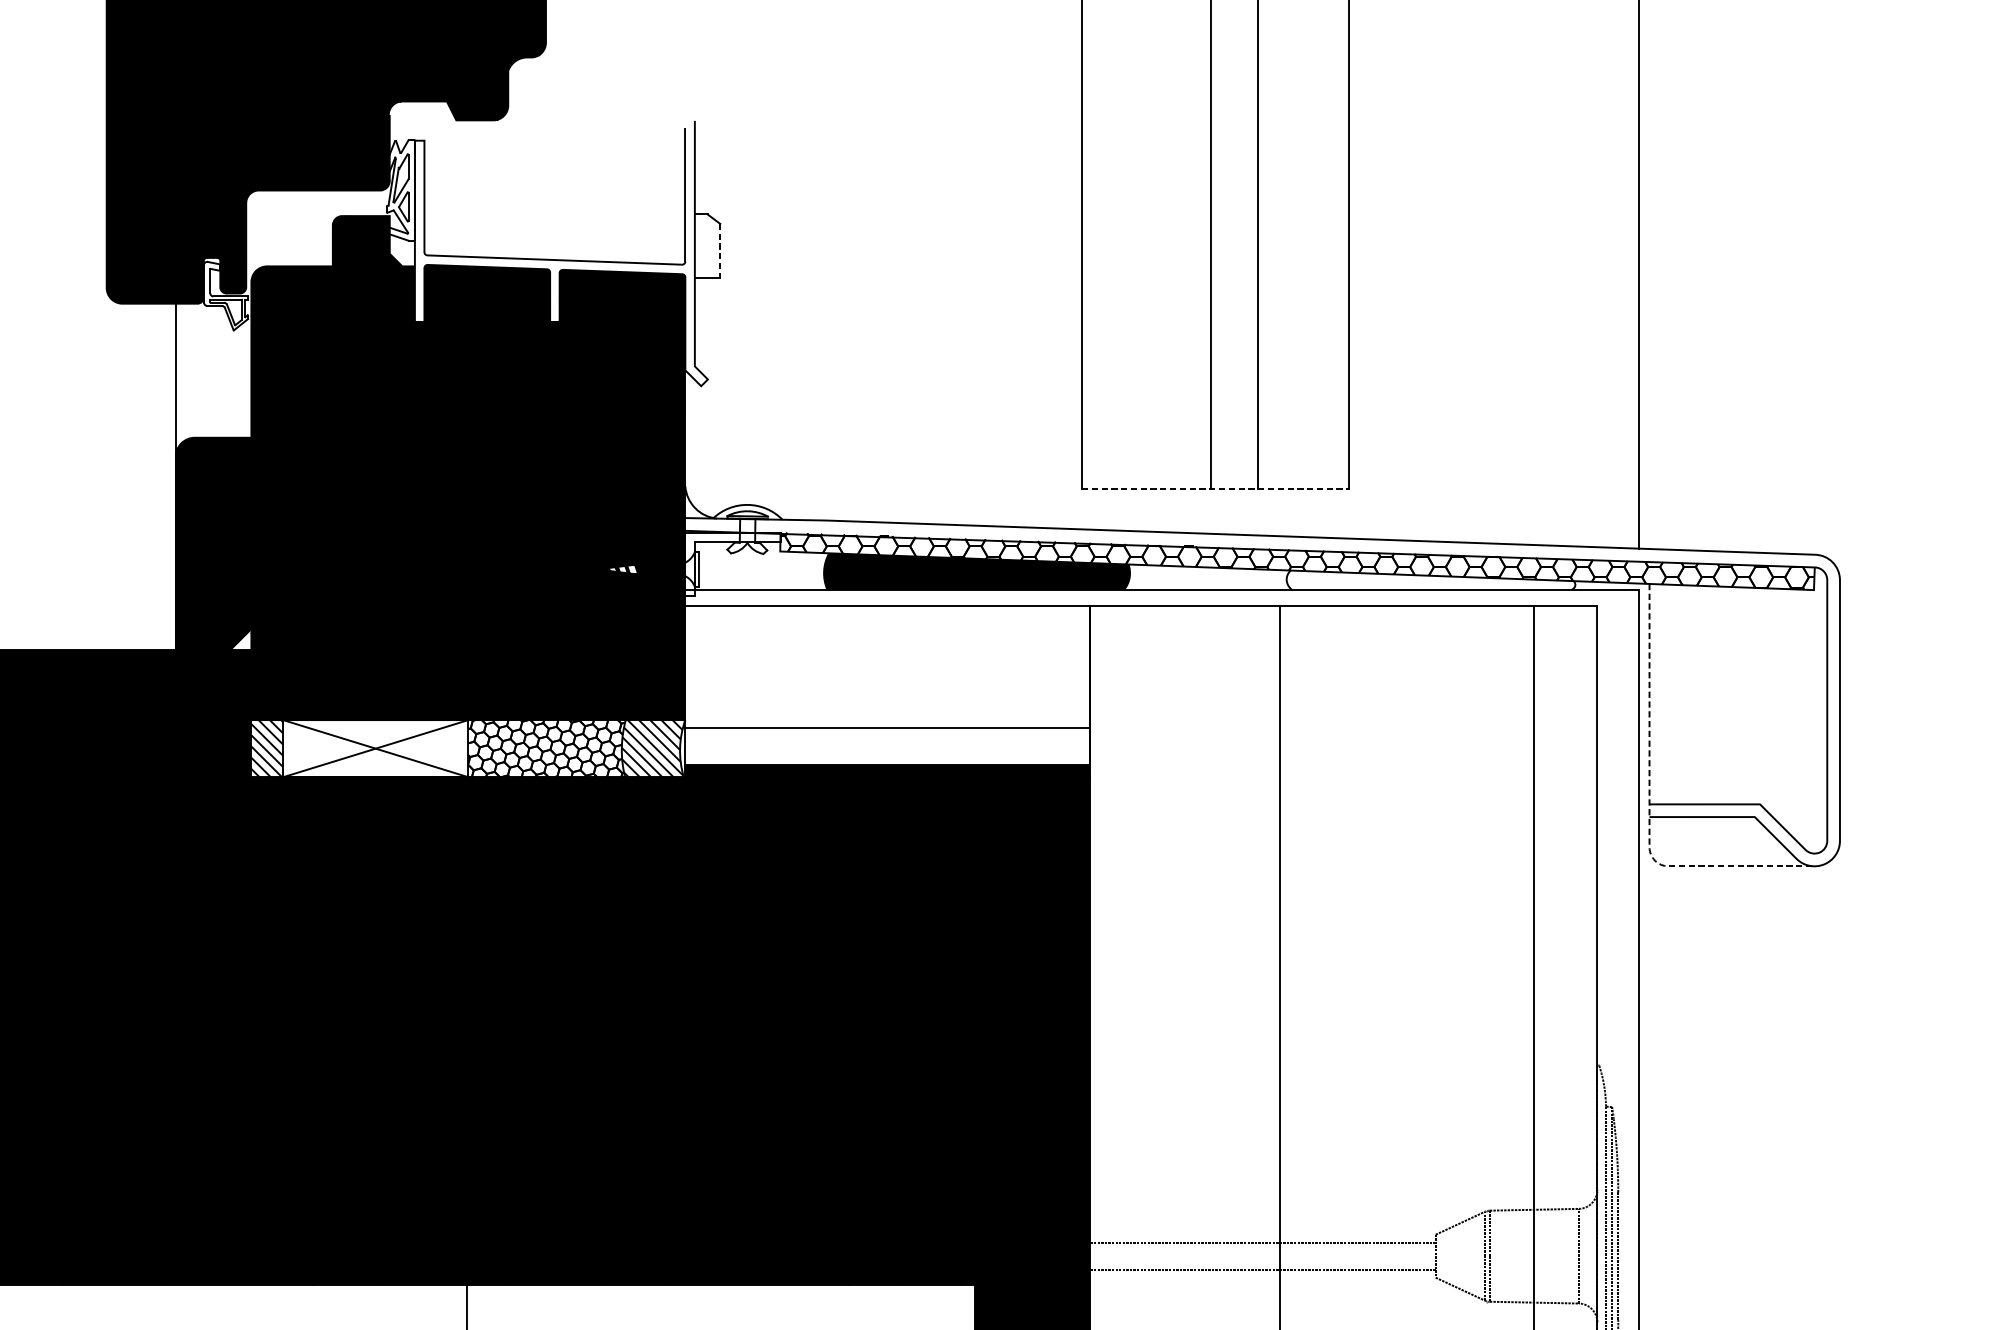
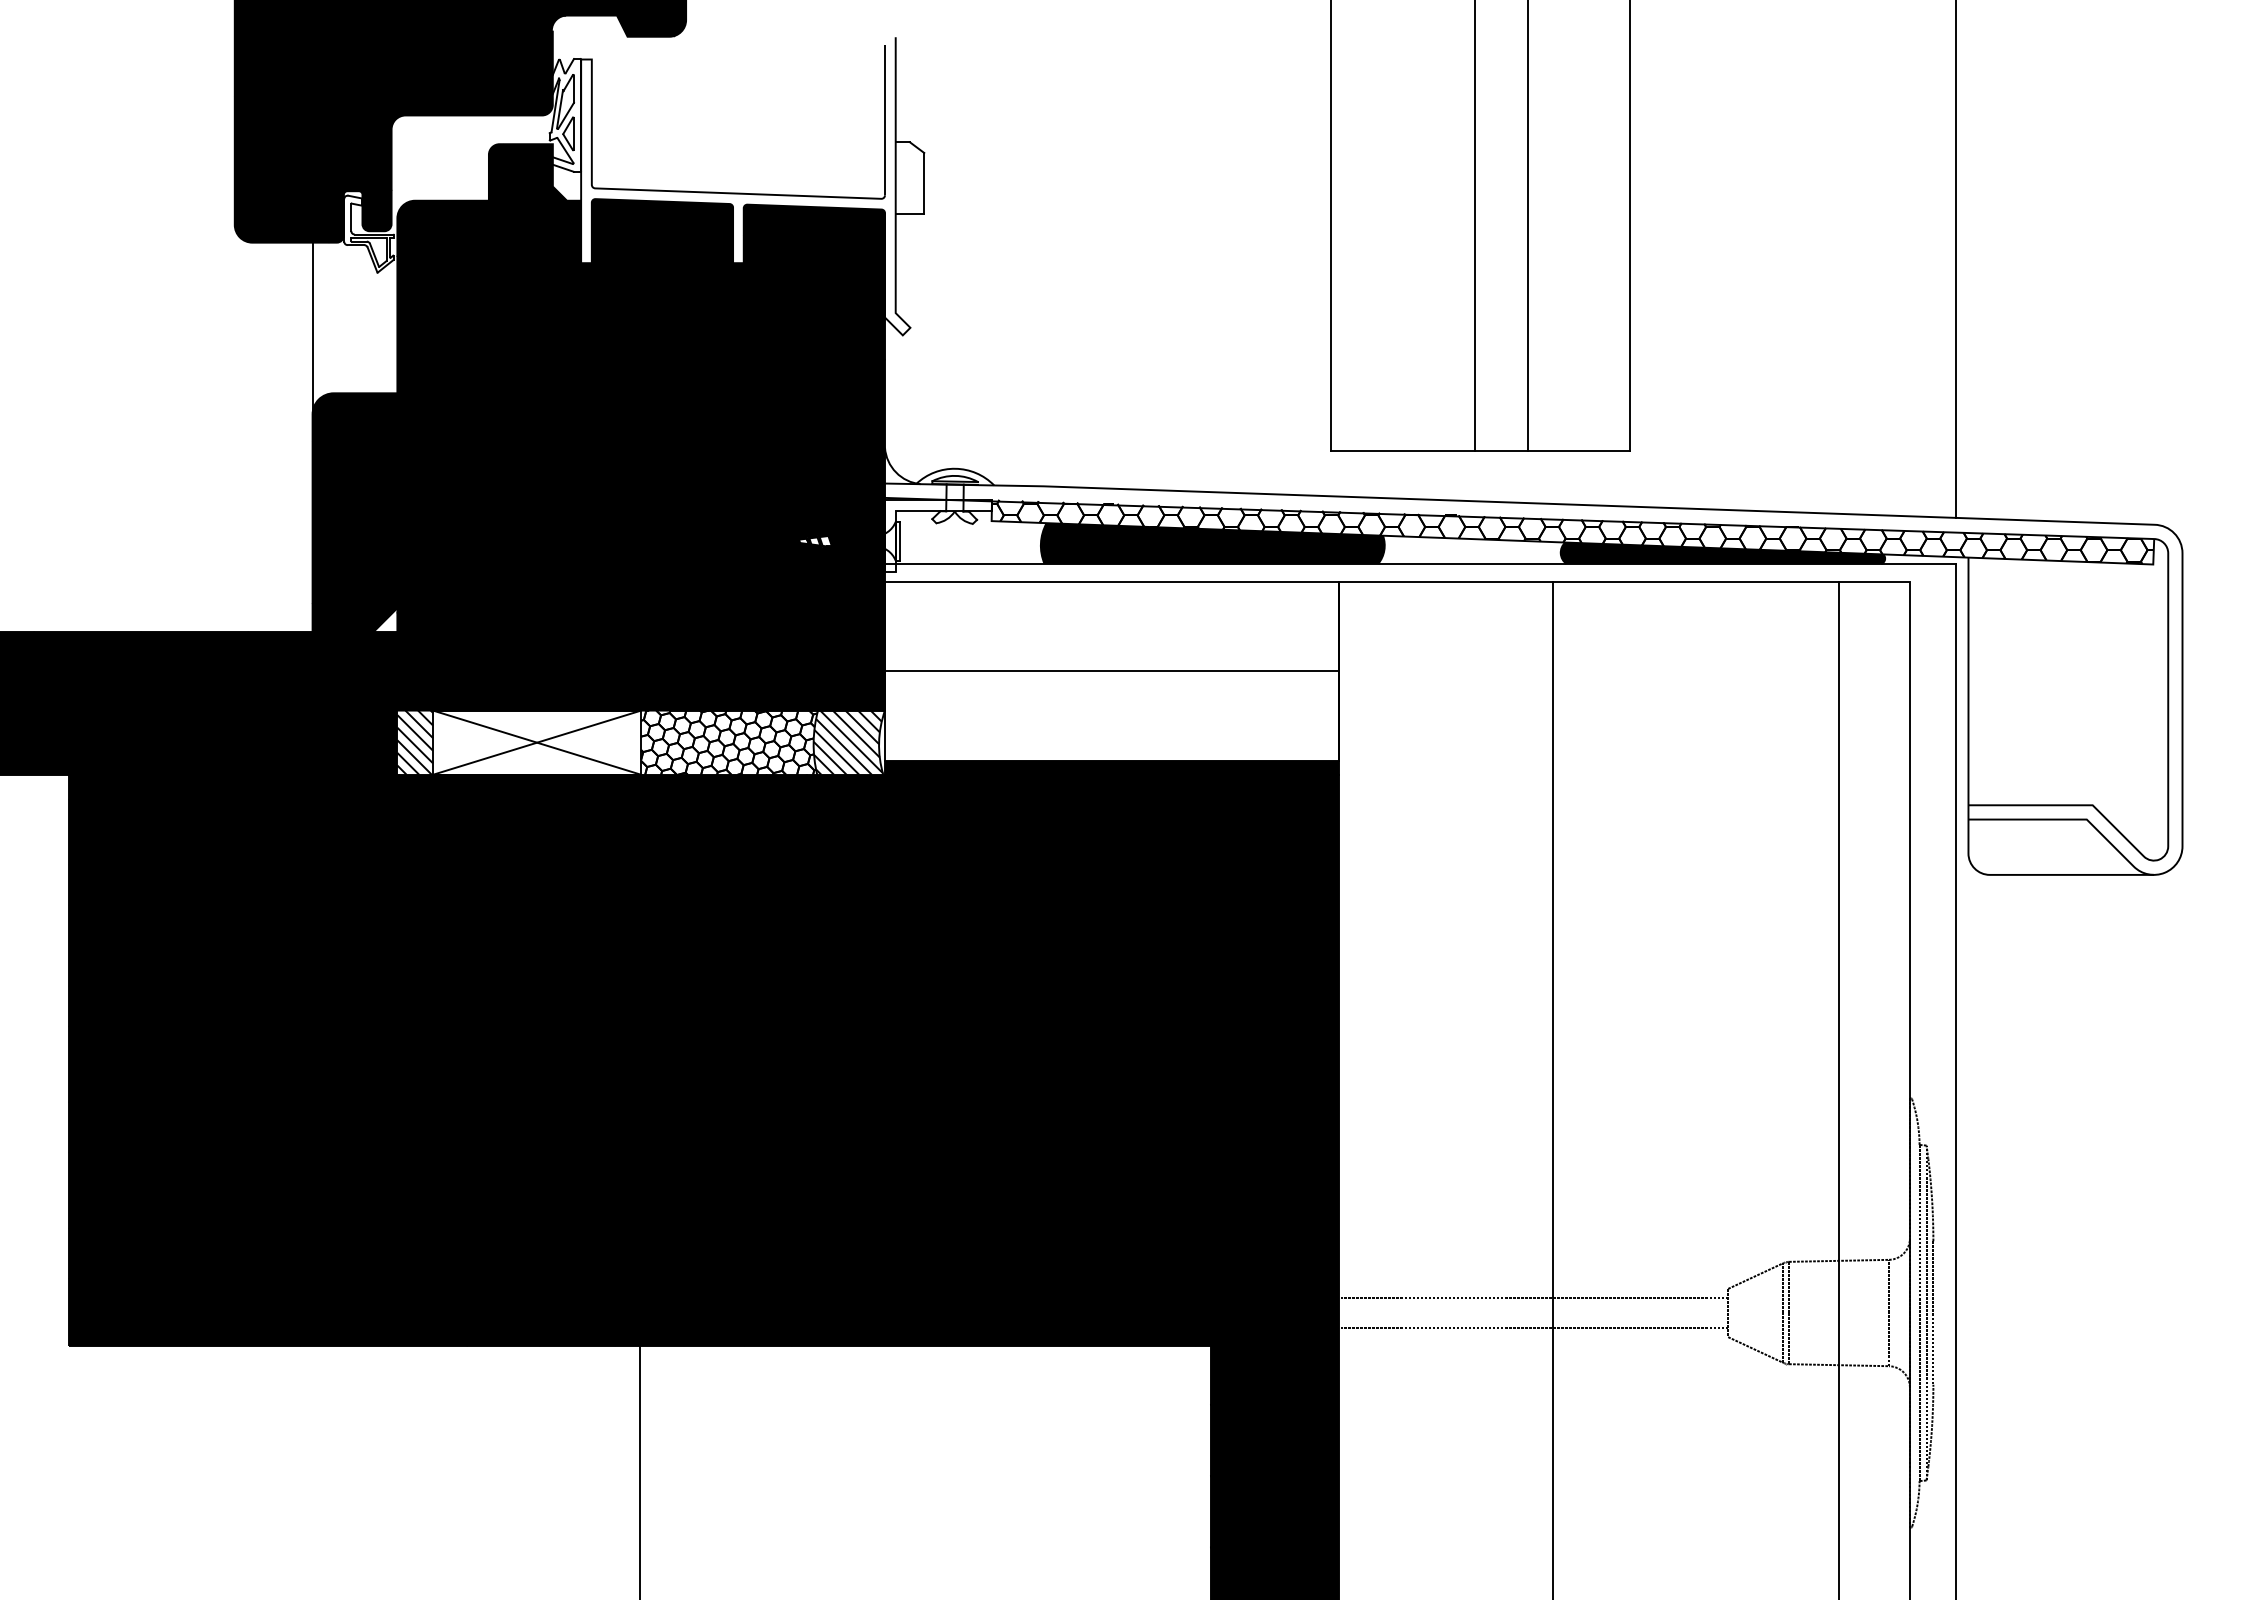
line: (720, 251) -> (924, 183), dashed -> solid
line: (1215, 489) -> (1480, 451), dashed -> solid
fill: (1430, 579) -> (1722, 552), added
line: (887, 728) -> (1112, 671), moved
line: (1649, 810) -> (1968, 812), dashed -> solid

